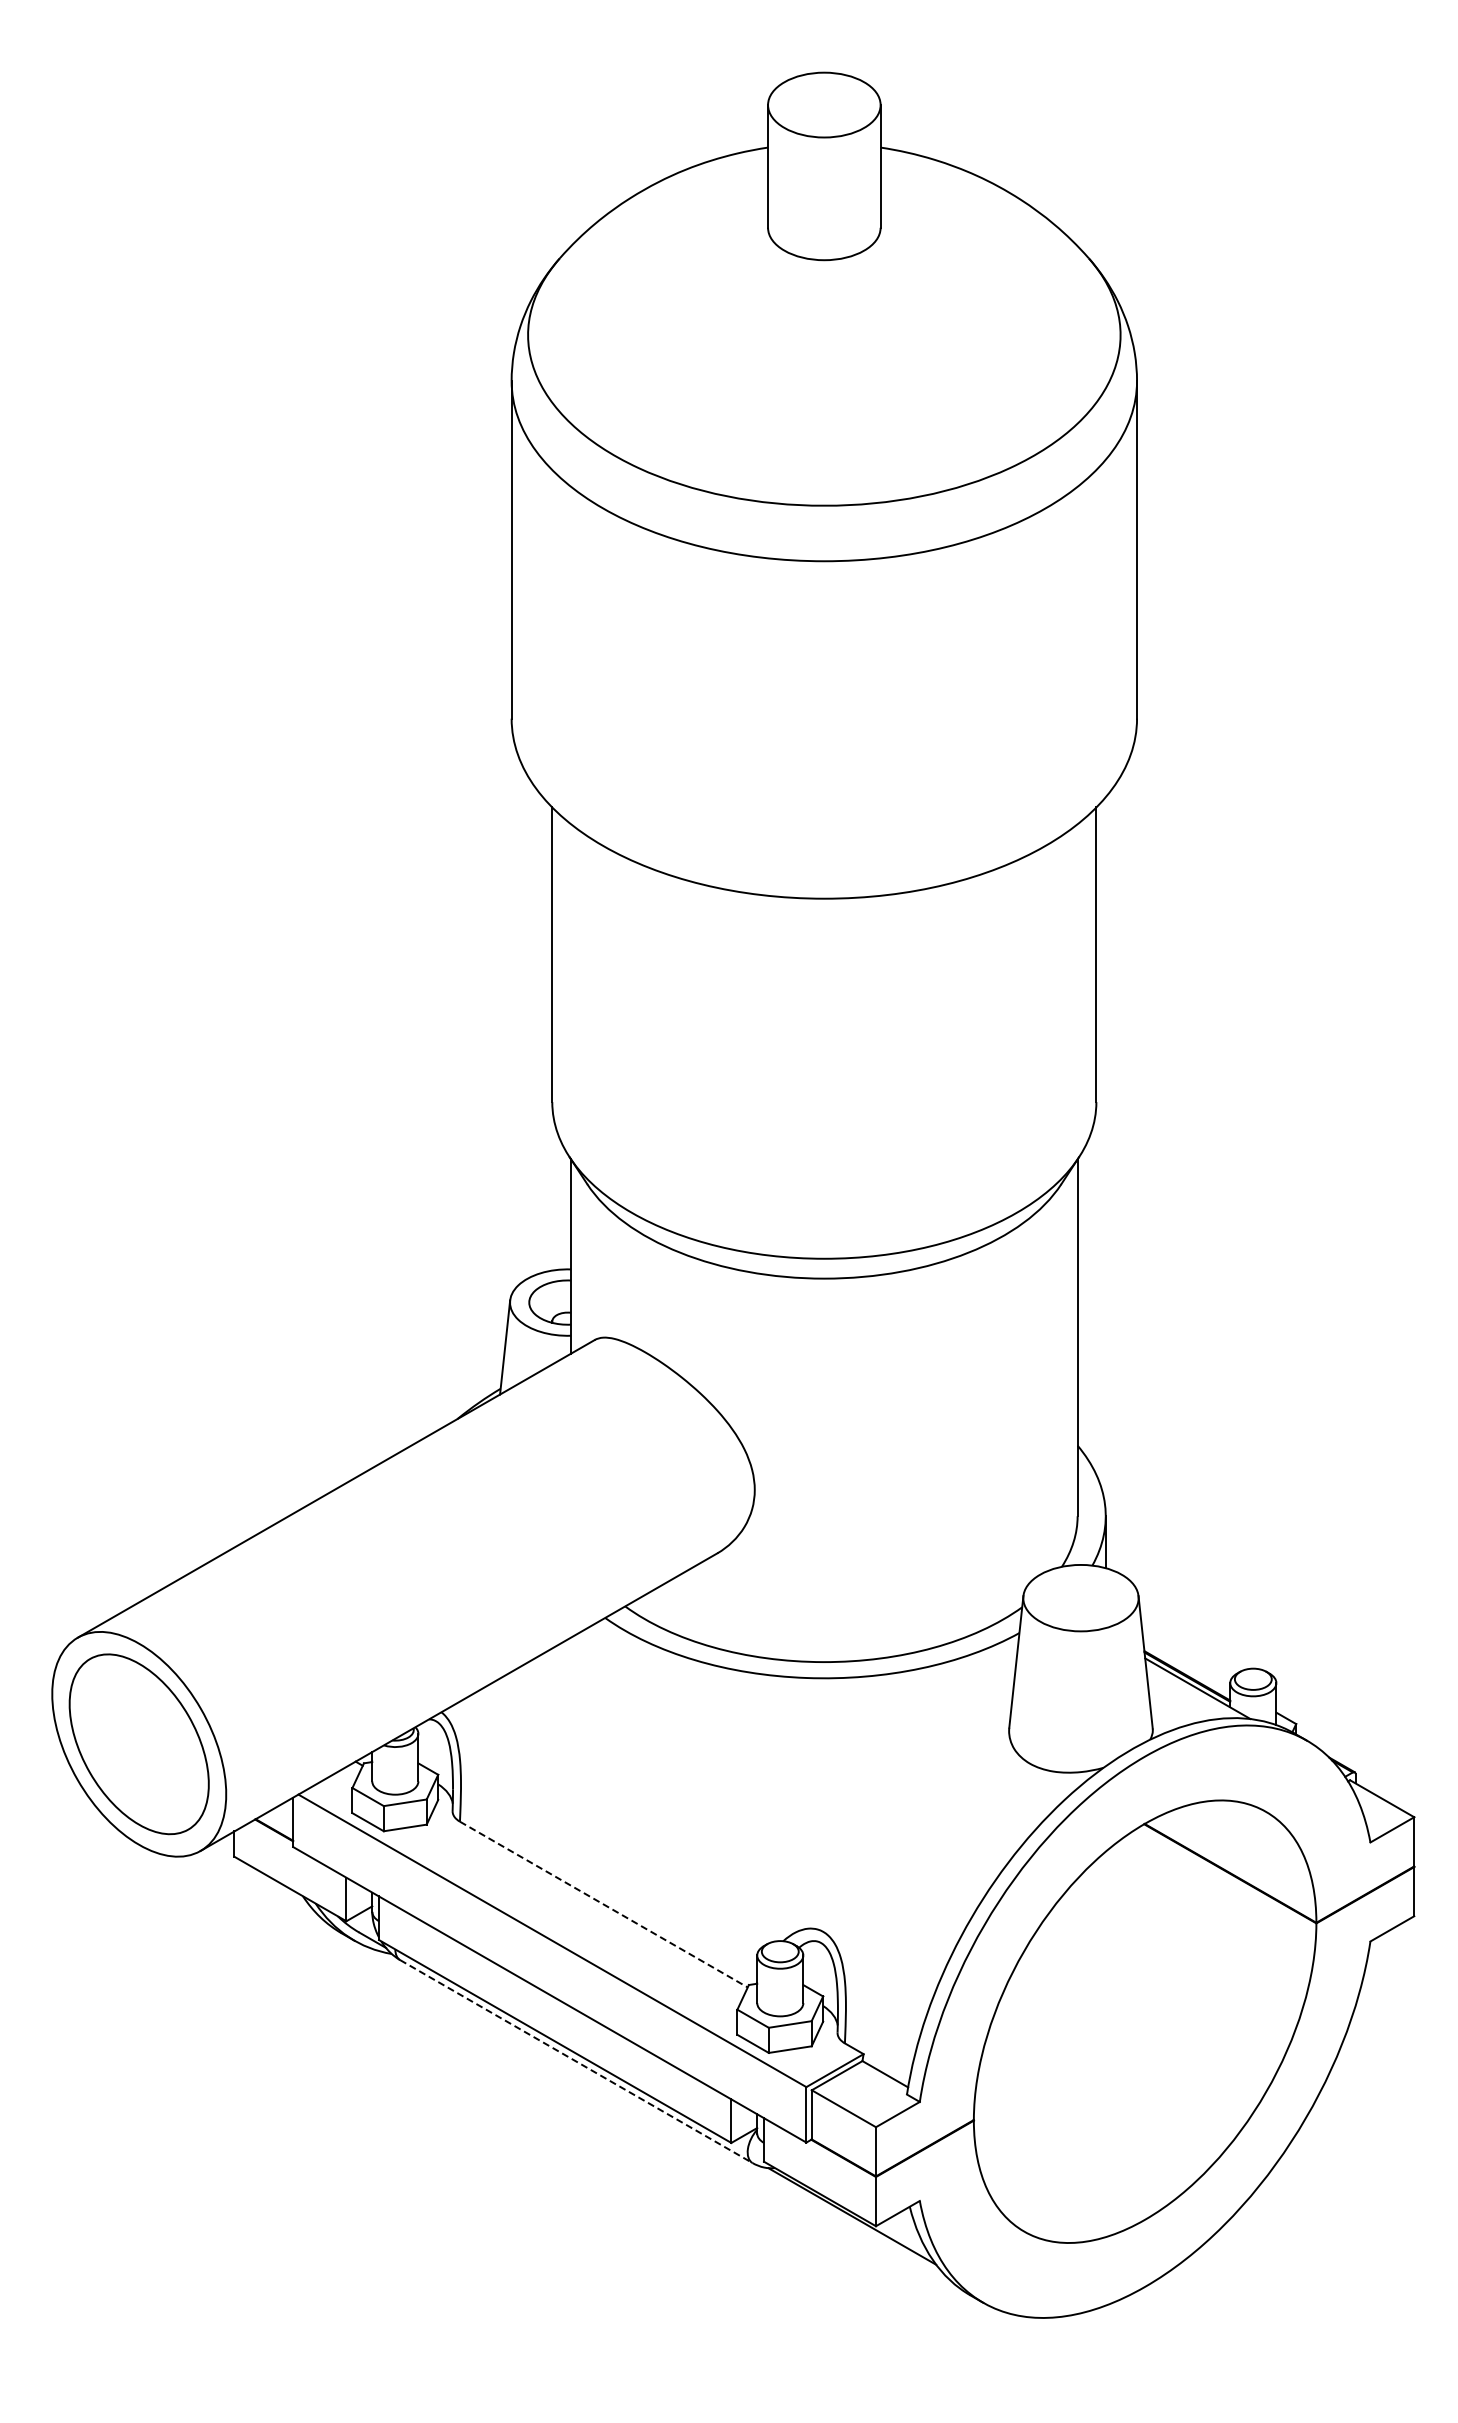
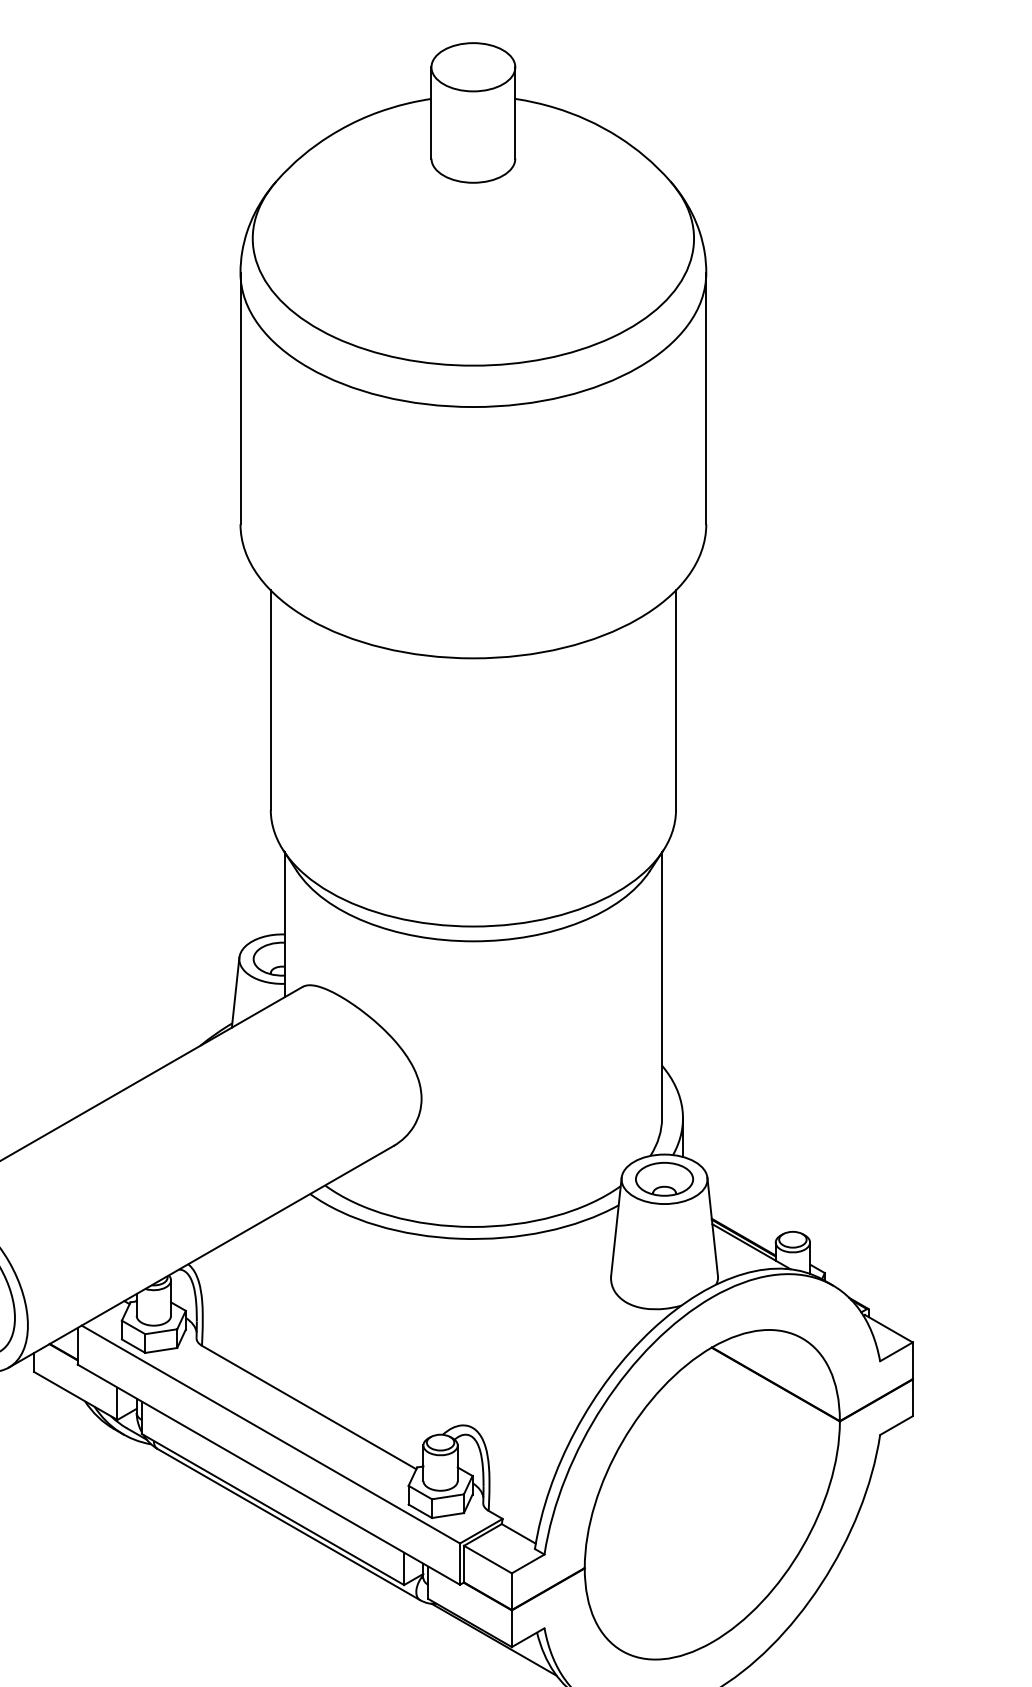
part: (1080, 1598) -> (664, 1179), added
line: (604, 1904) -> (309, 1407), dashed -> solid
line: (576, 2061) -> (288, 1524), dashed -> solid

